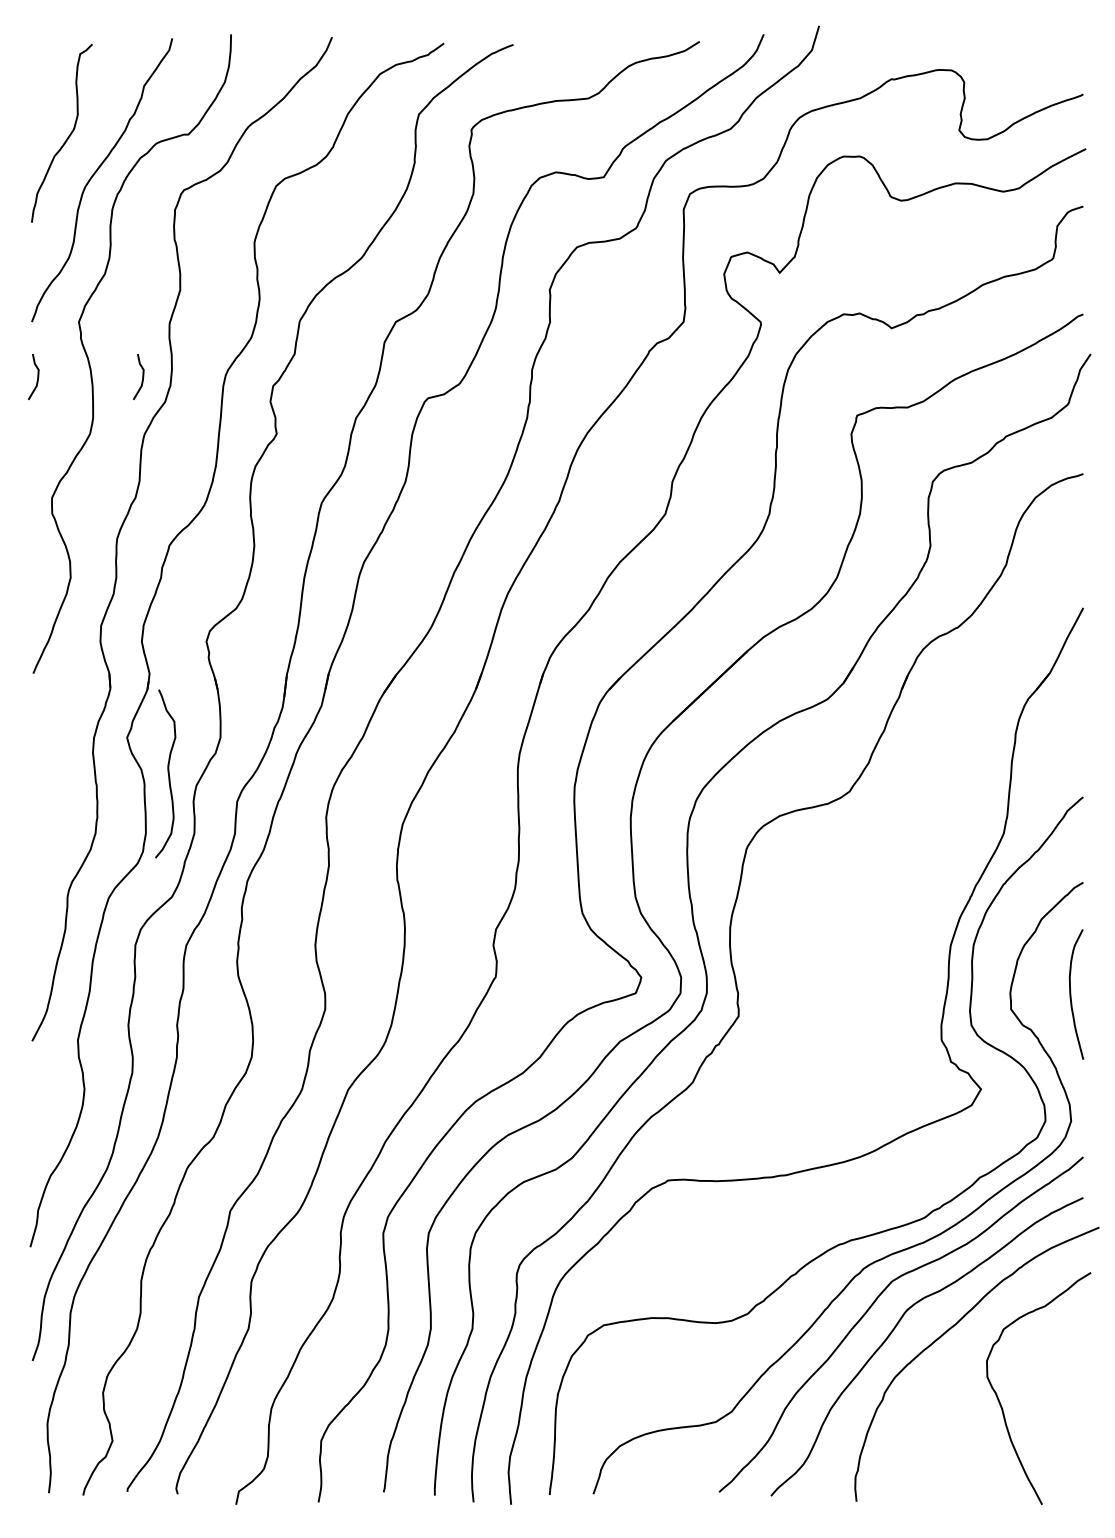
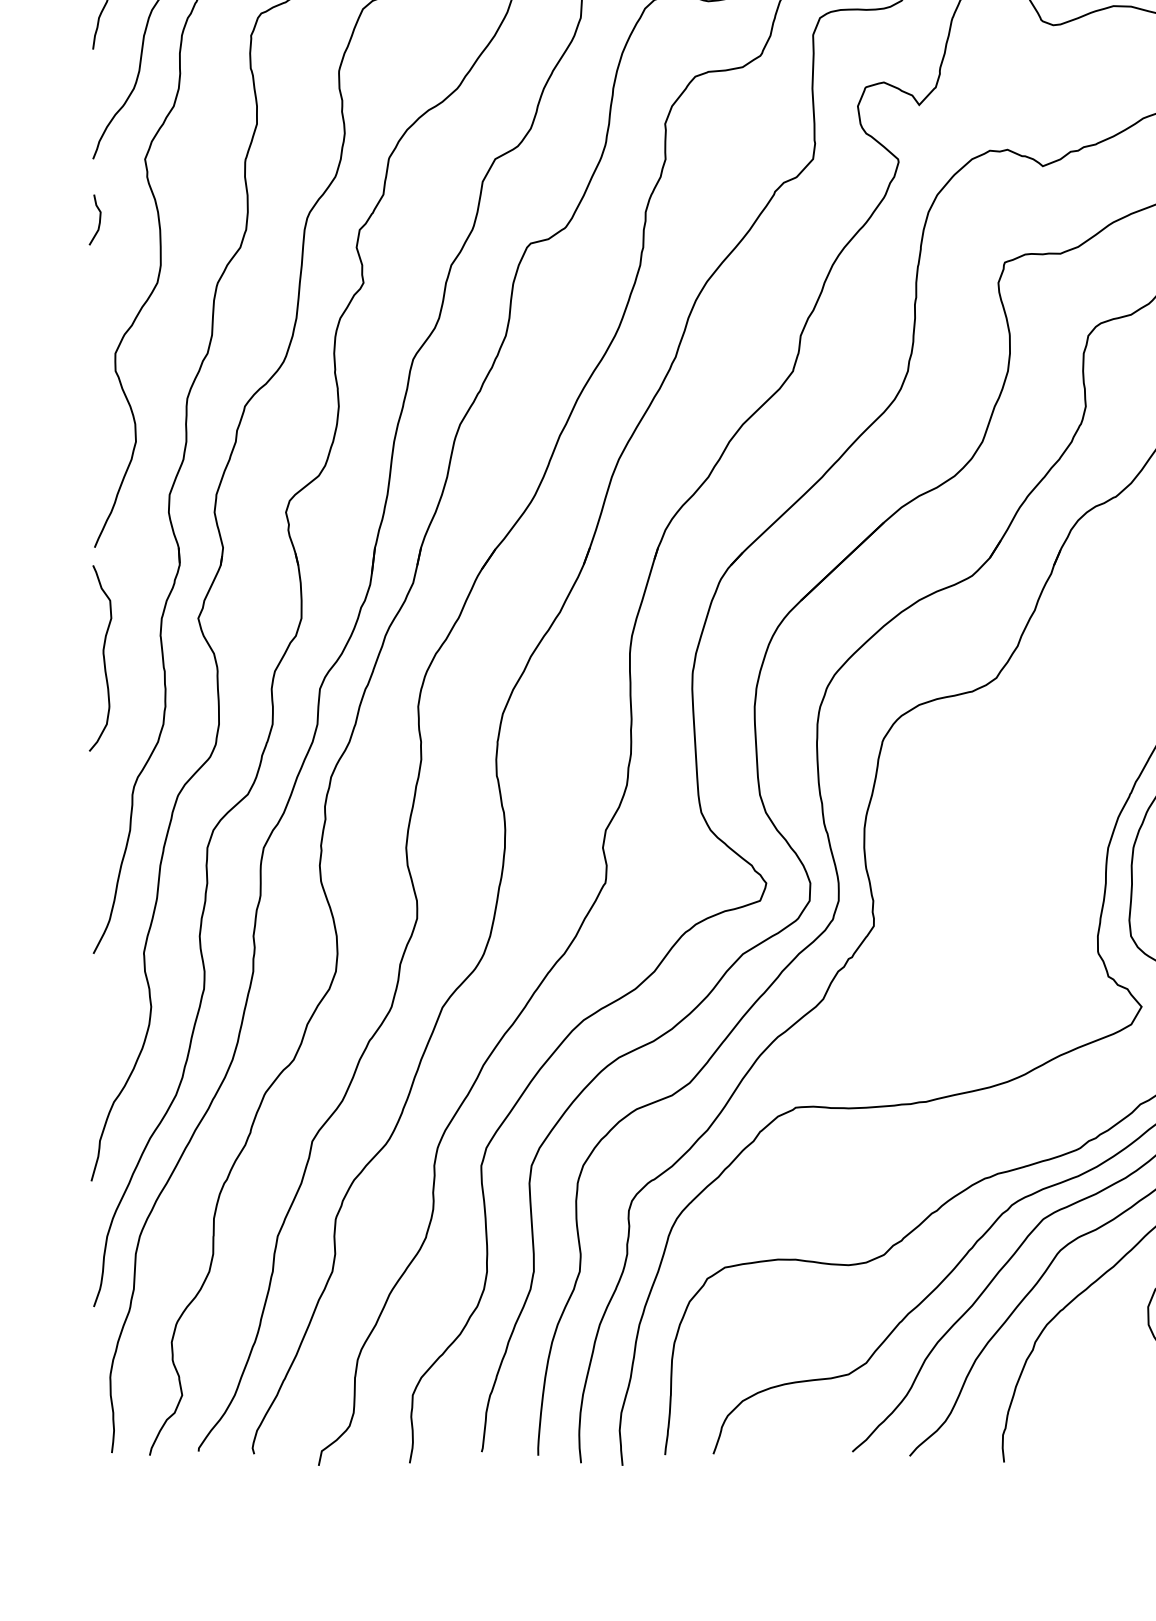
curve: (142, 377) -> (215, 220), removed
curve: (167, 773) -> (102, 658), moved

